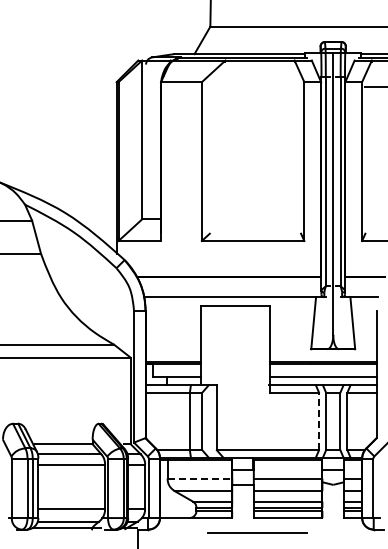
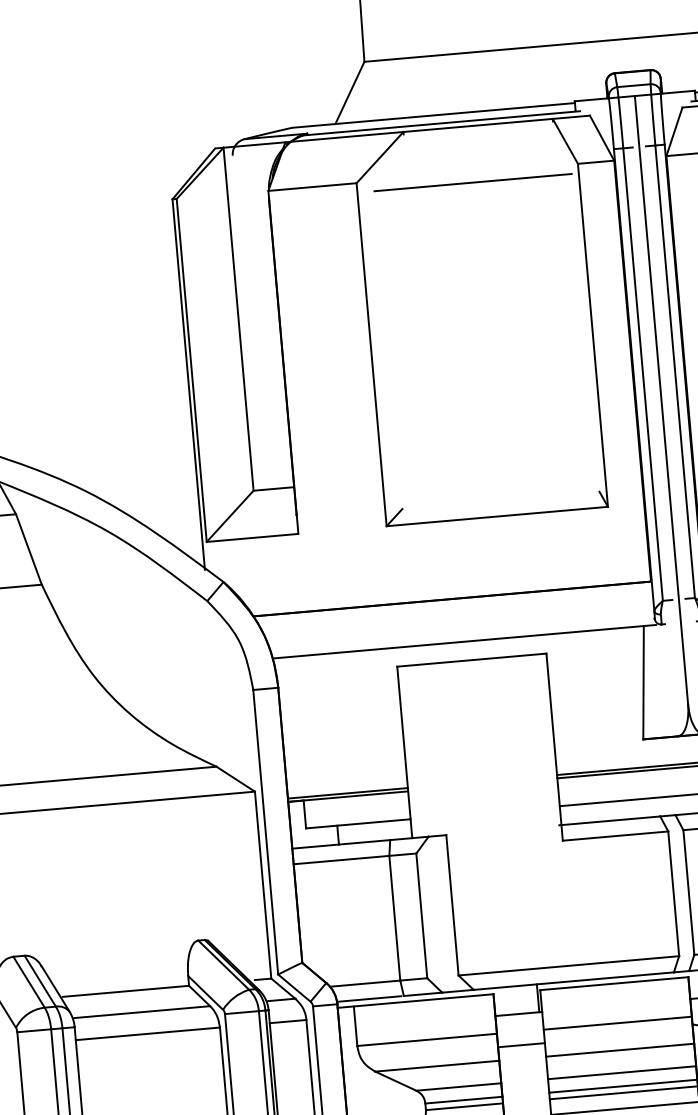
line: (255, 86) -> (473, 182), added
line: (319, 421) -> (674, 893), dashed -> solid
line: (200, 478) -> (428, 1039), dashed -> solid

